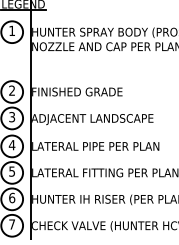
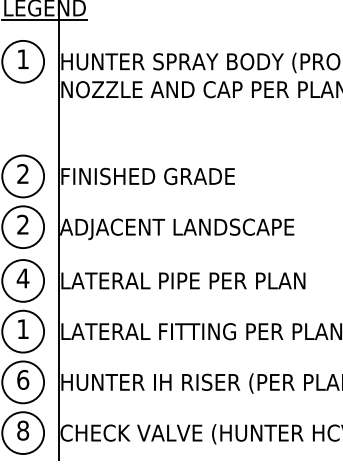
text: (12, 117) -> (23, 225), 3 -> 2
text: (11, 171) -> (21, 329), 5 -> 1
text: (12, 224) -> (23, 430), 7 -> 8

